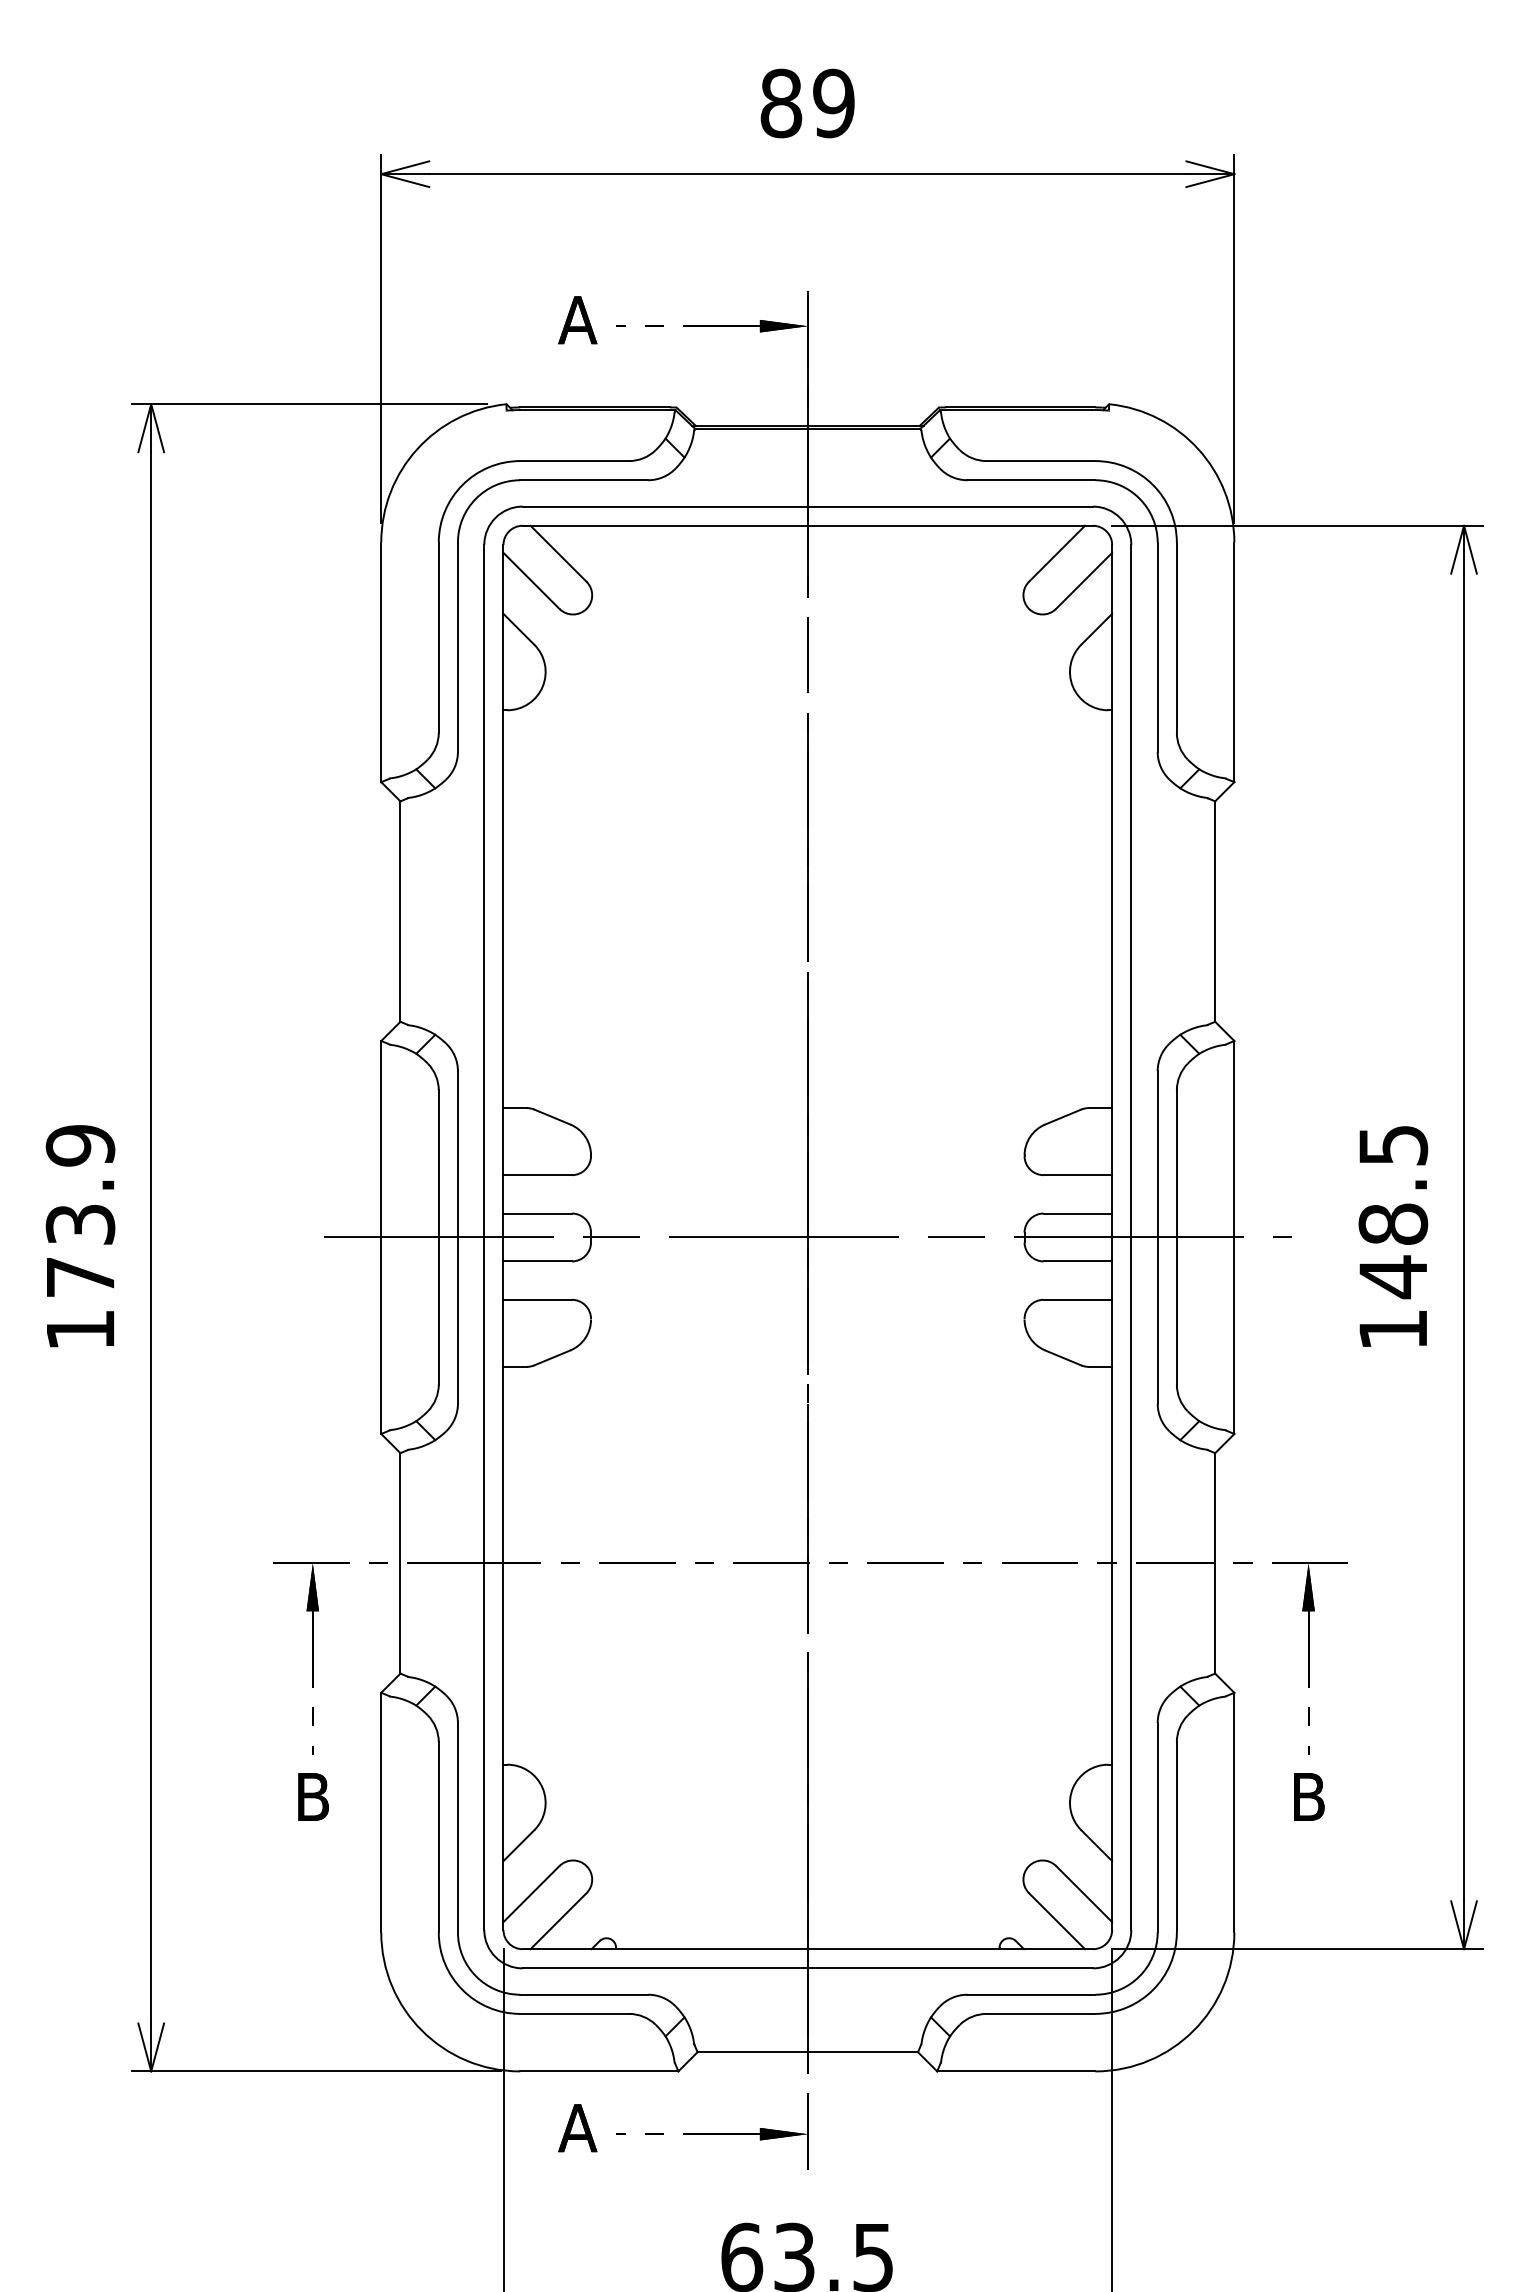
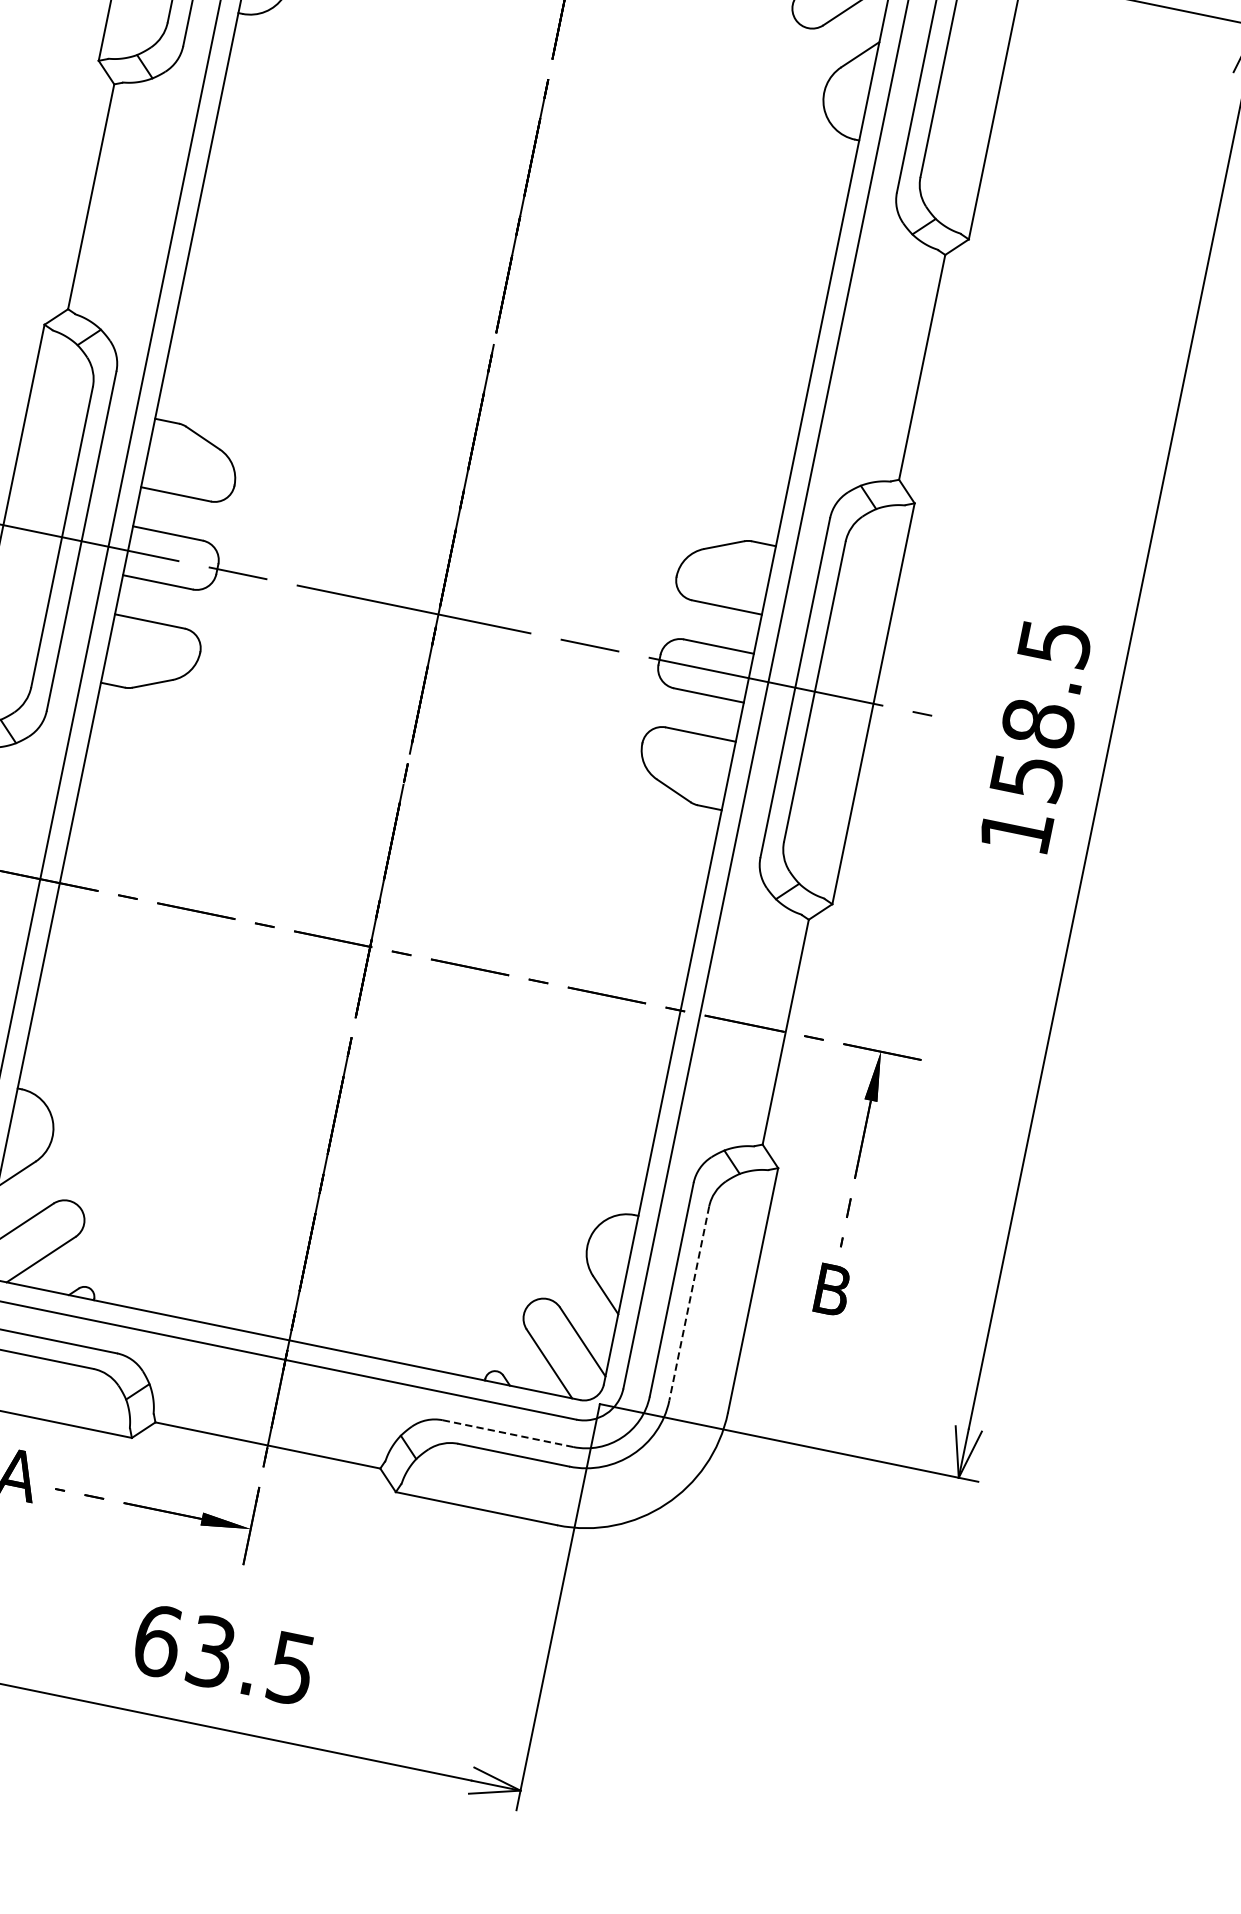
text: (1393, 1277) -> (1027, 777), 148.5 -> 158.5
line: (1176, 1837) -> (688, 1303), solid -> dashed
line: (1031, 1994) -> (508, 1433), solid -> dashed

